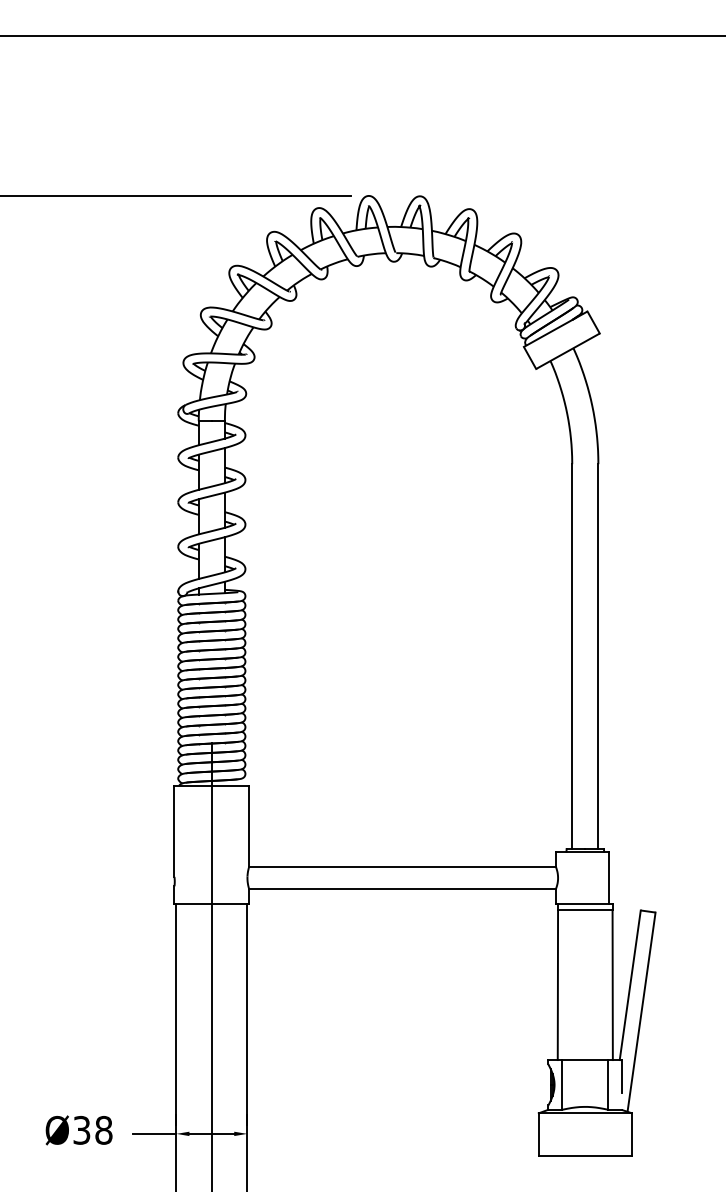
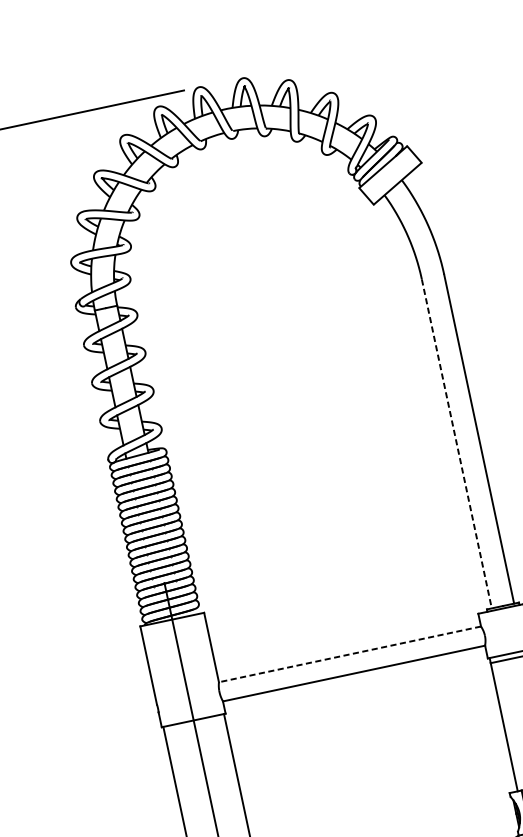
line: (572, 657) -> (457, 444), solid -> dashed
line: (402, 866) -> (349, 654), solid -> dashed

